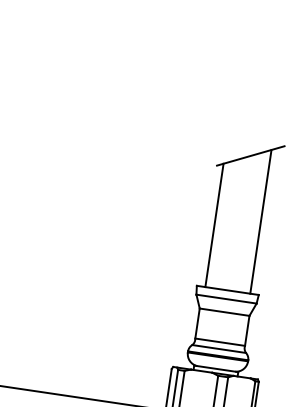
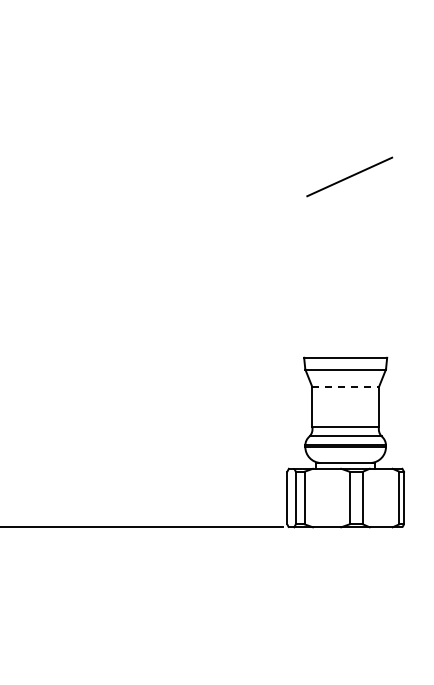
line: (260, 221) -> (375, 261), removed
line: (214, 224) -> (315, 274), removed
line: (225, 312) -> (346, 387), solid -> dashed

